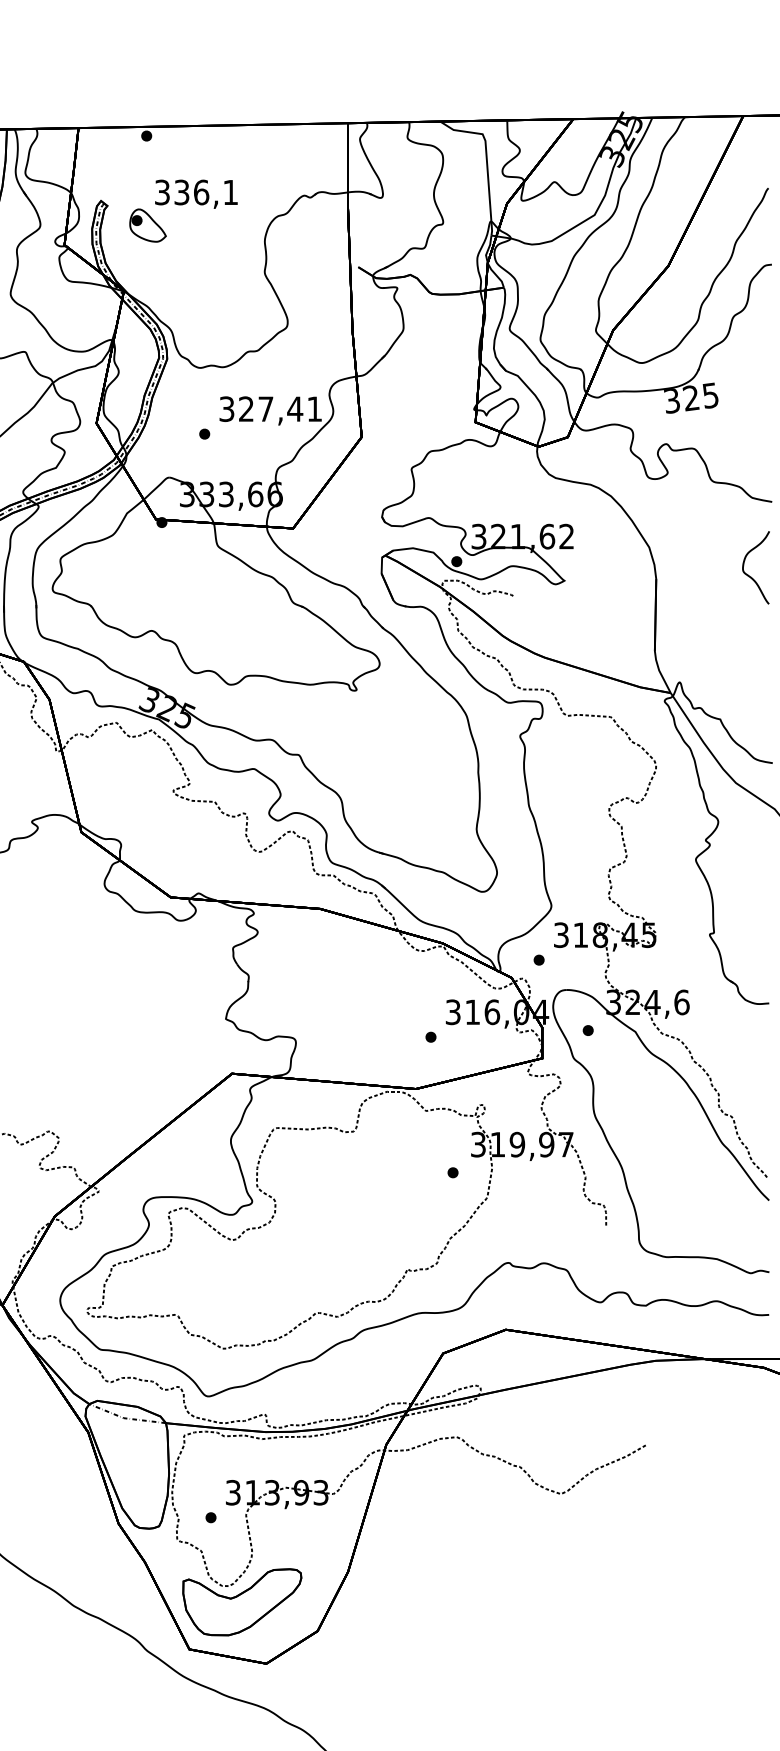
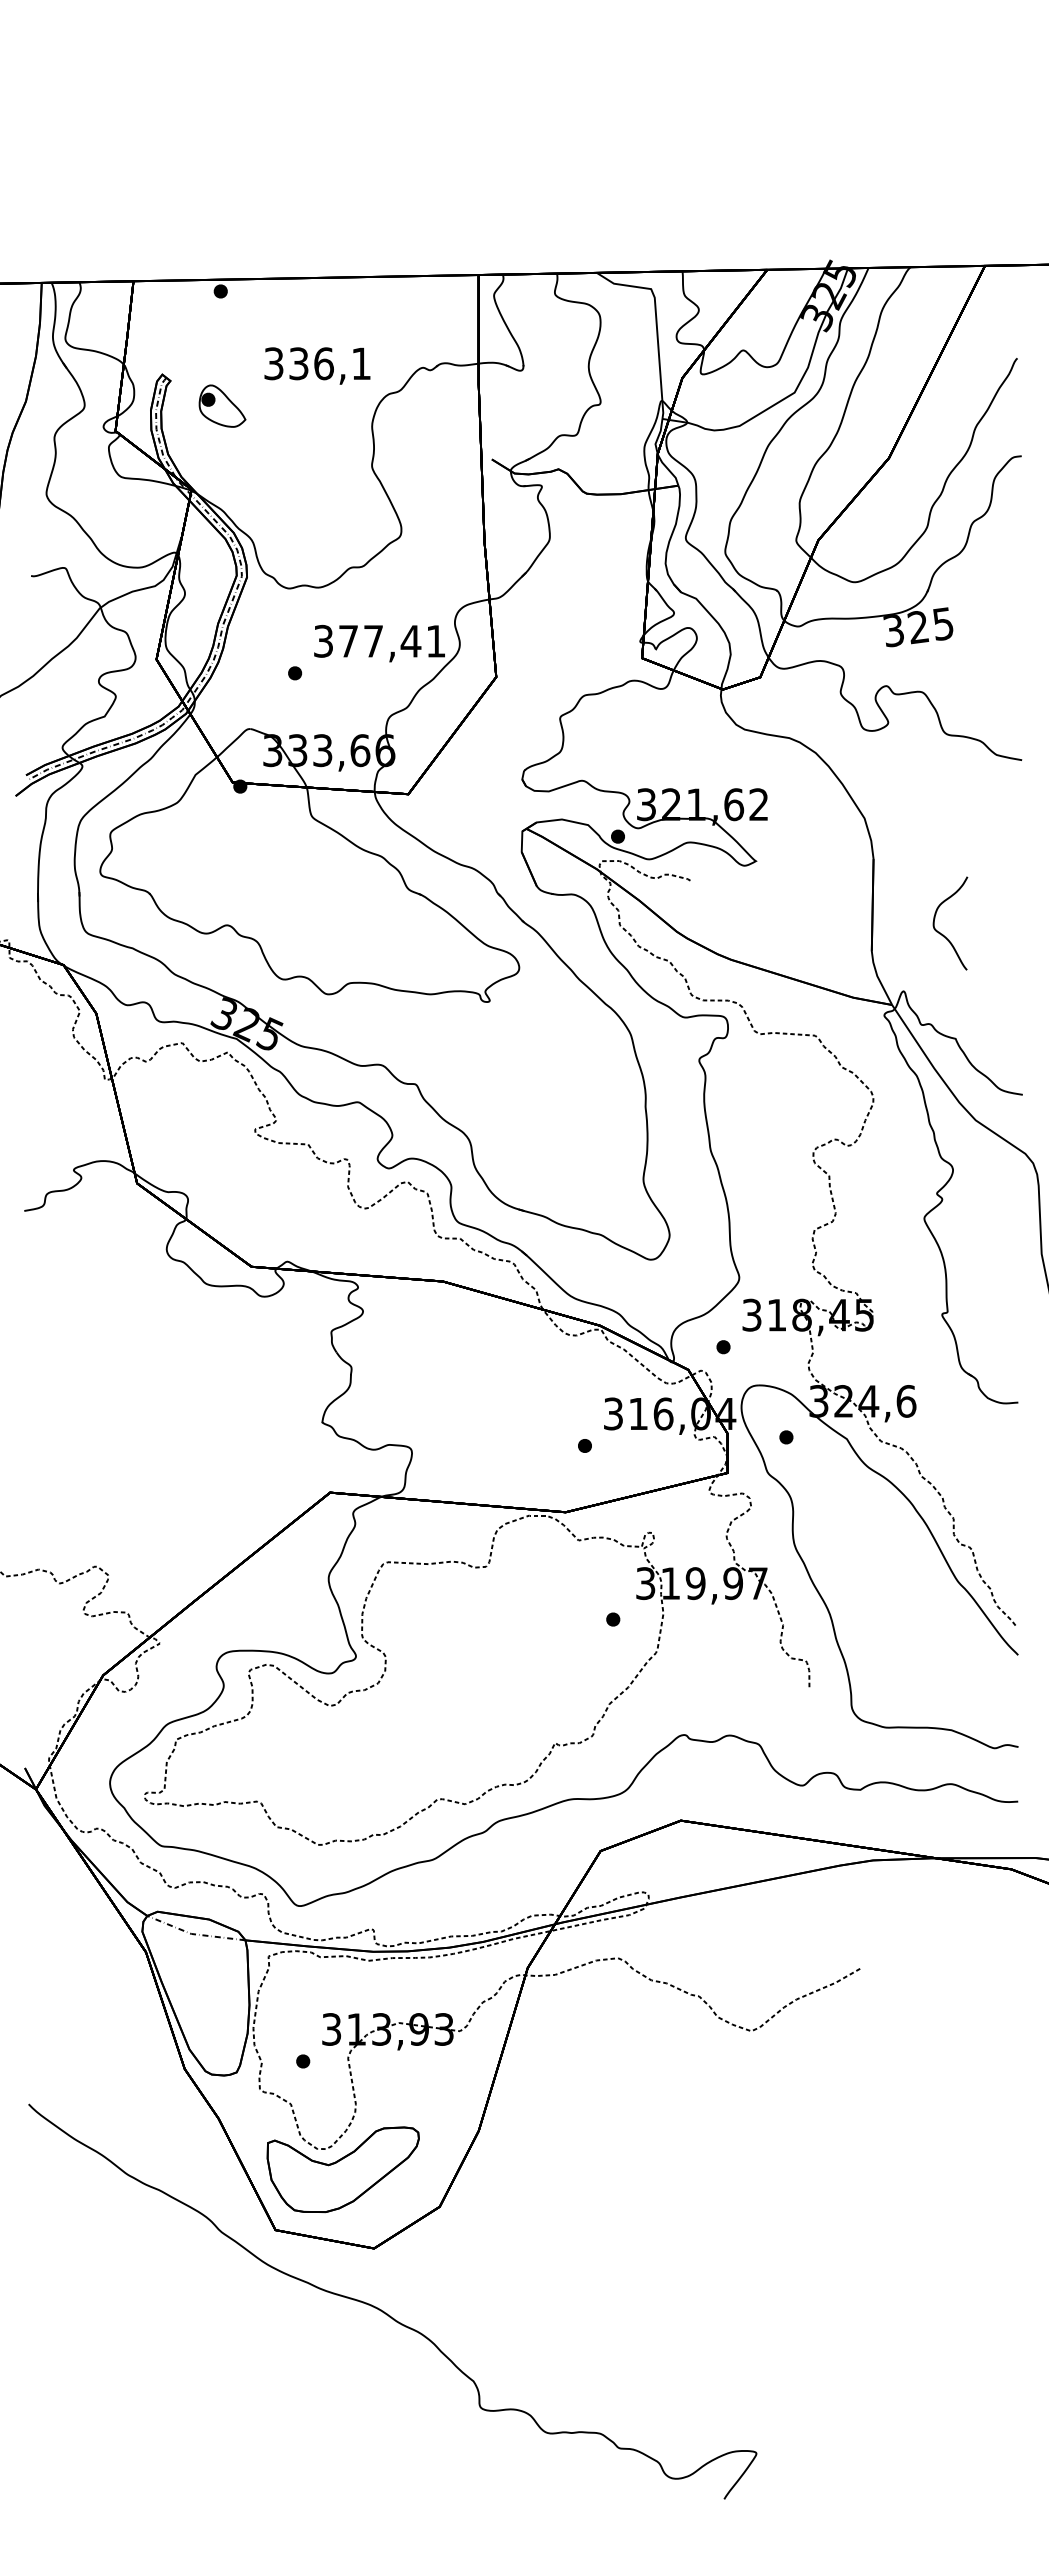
text: (196, 193) -> (317, 365), moved
text: (246, 408) -> (348, 640), 327,41 -> 377,41
curve: (750, 576) -> (943, 934), moved

